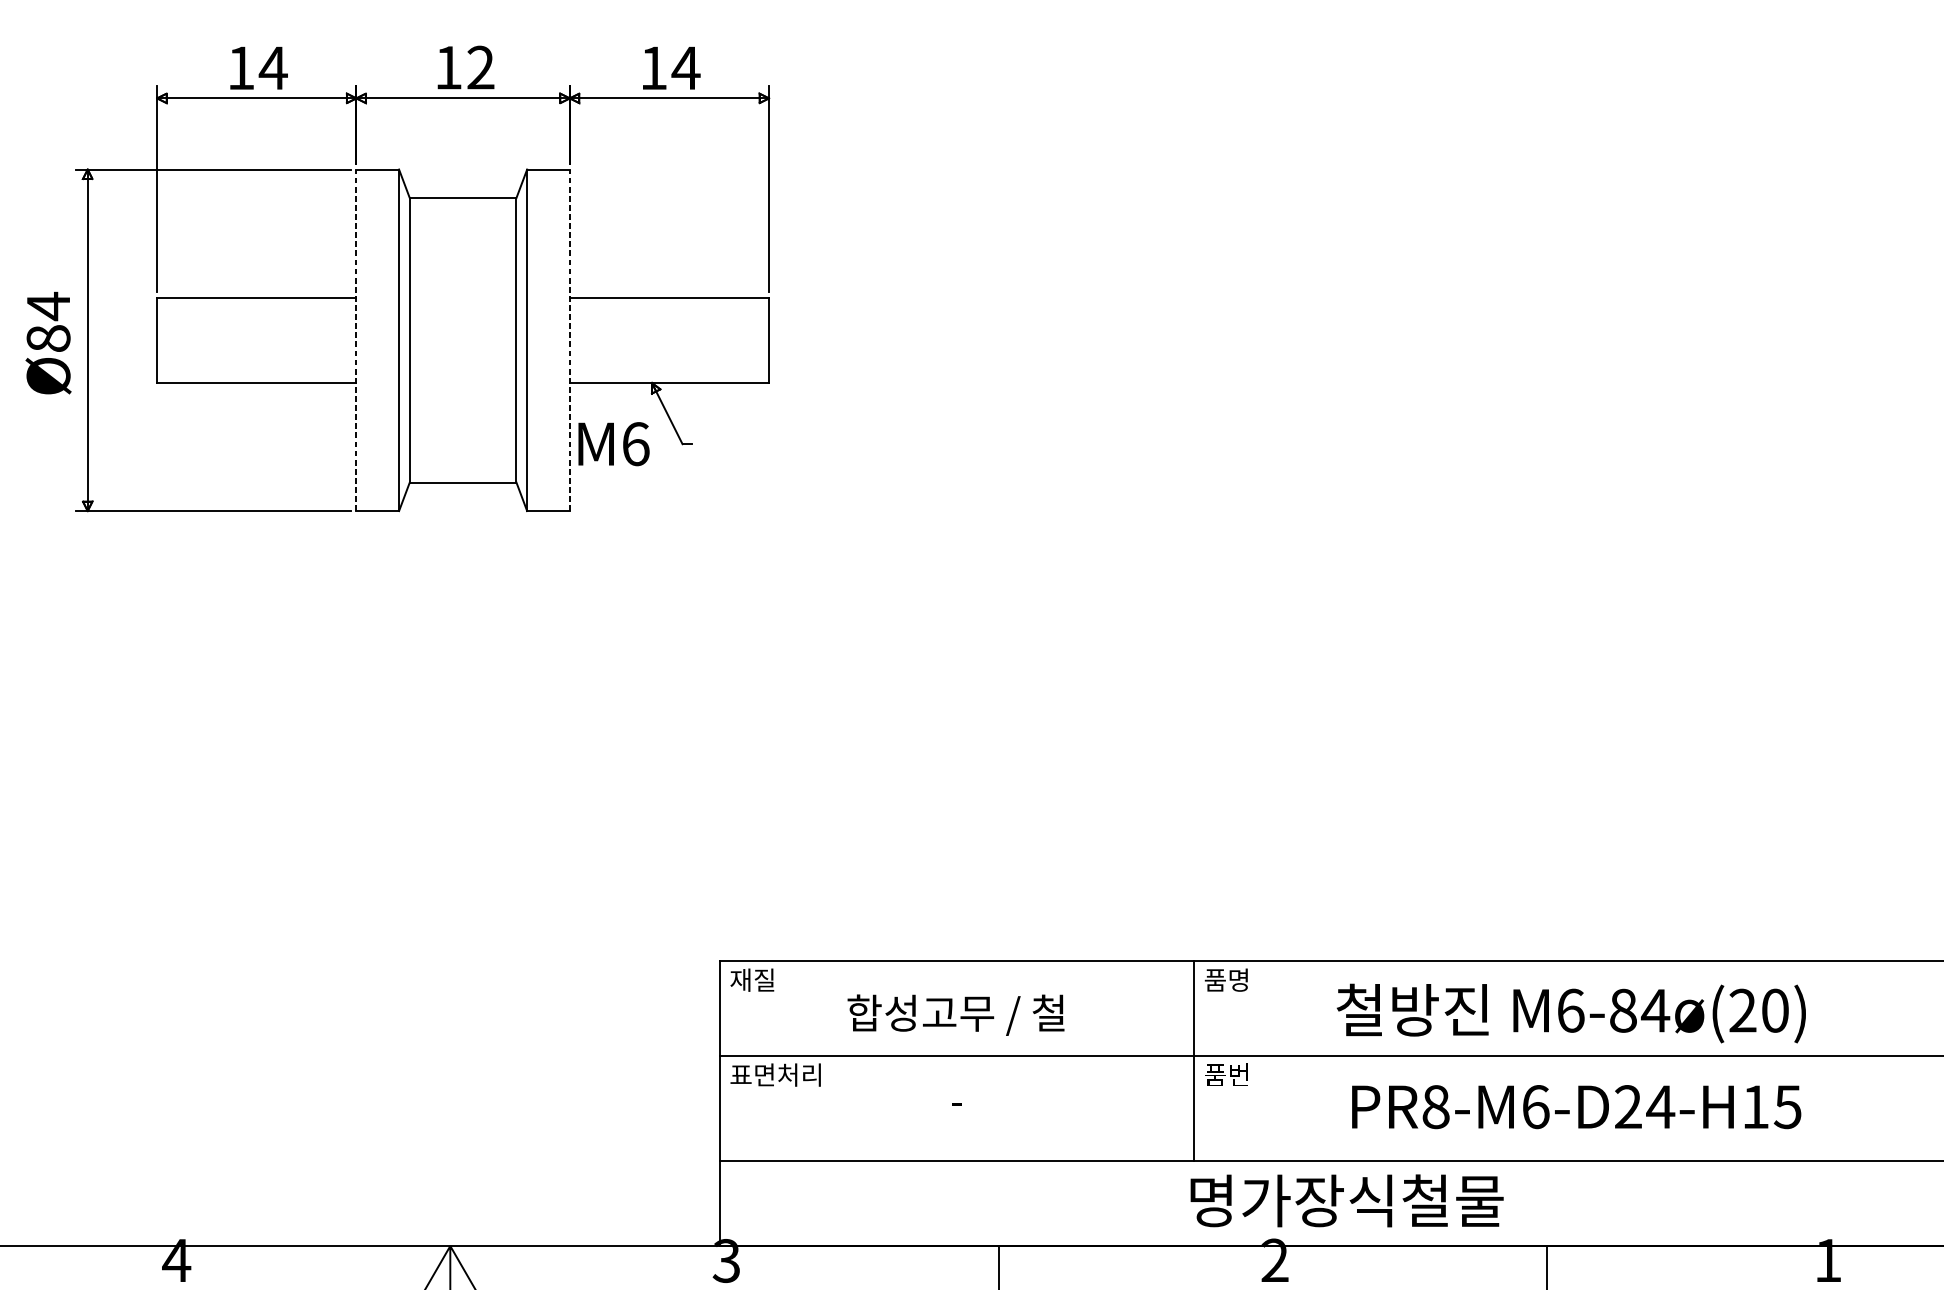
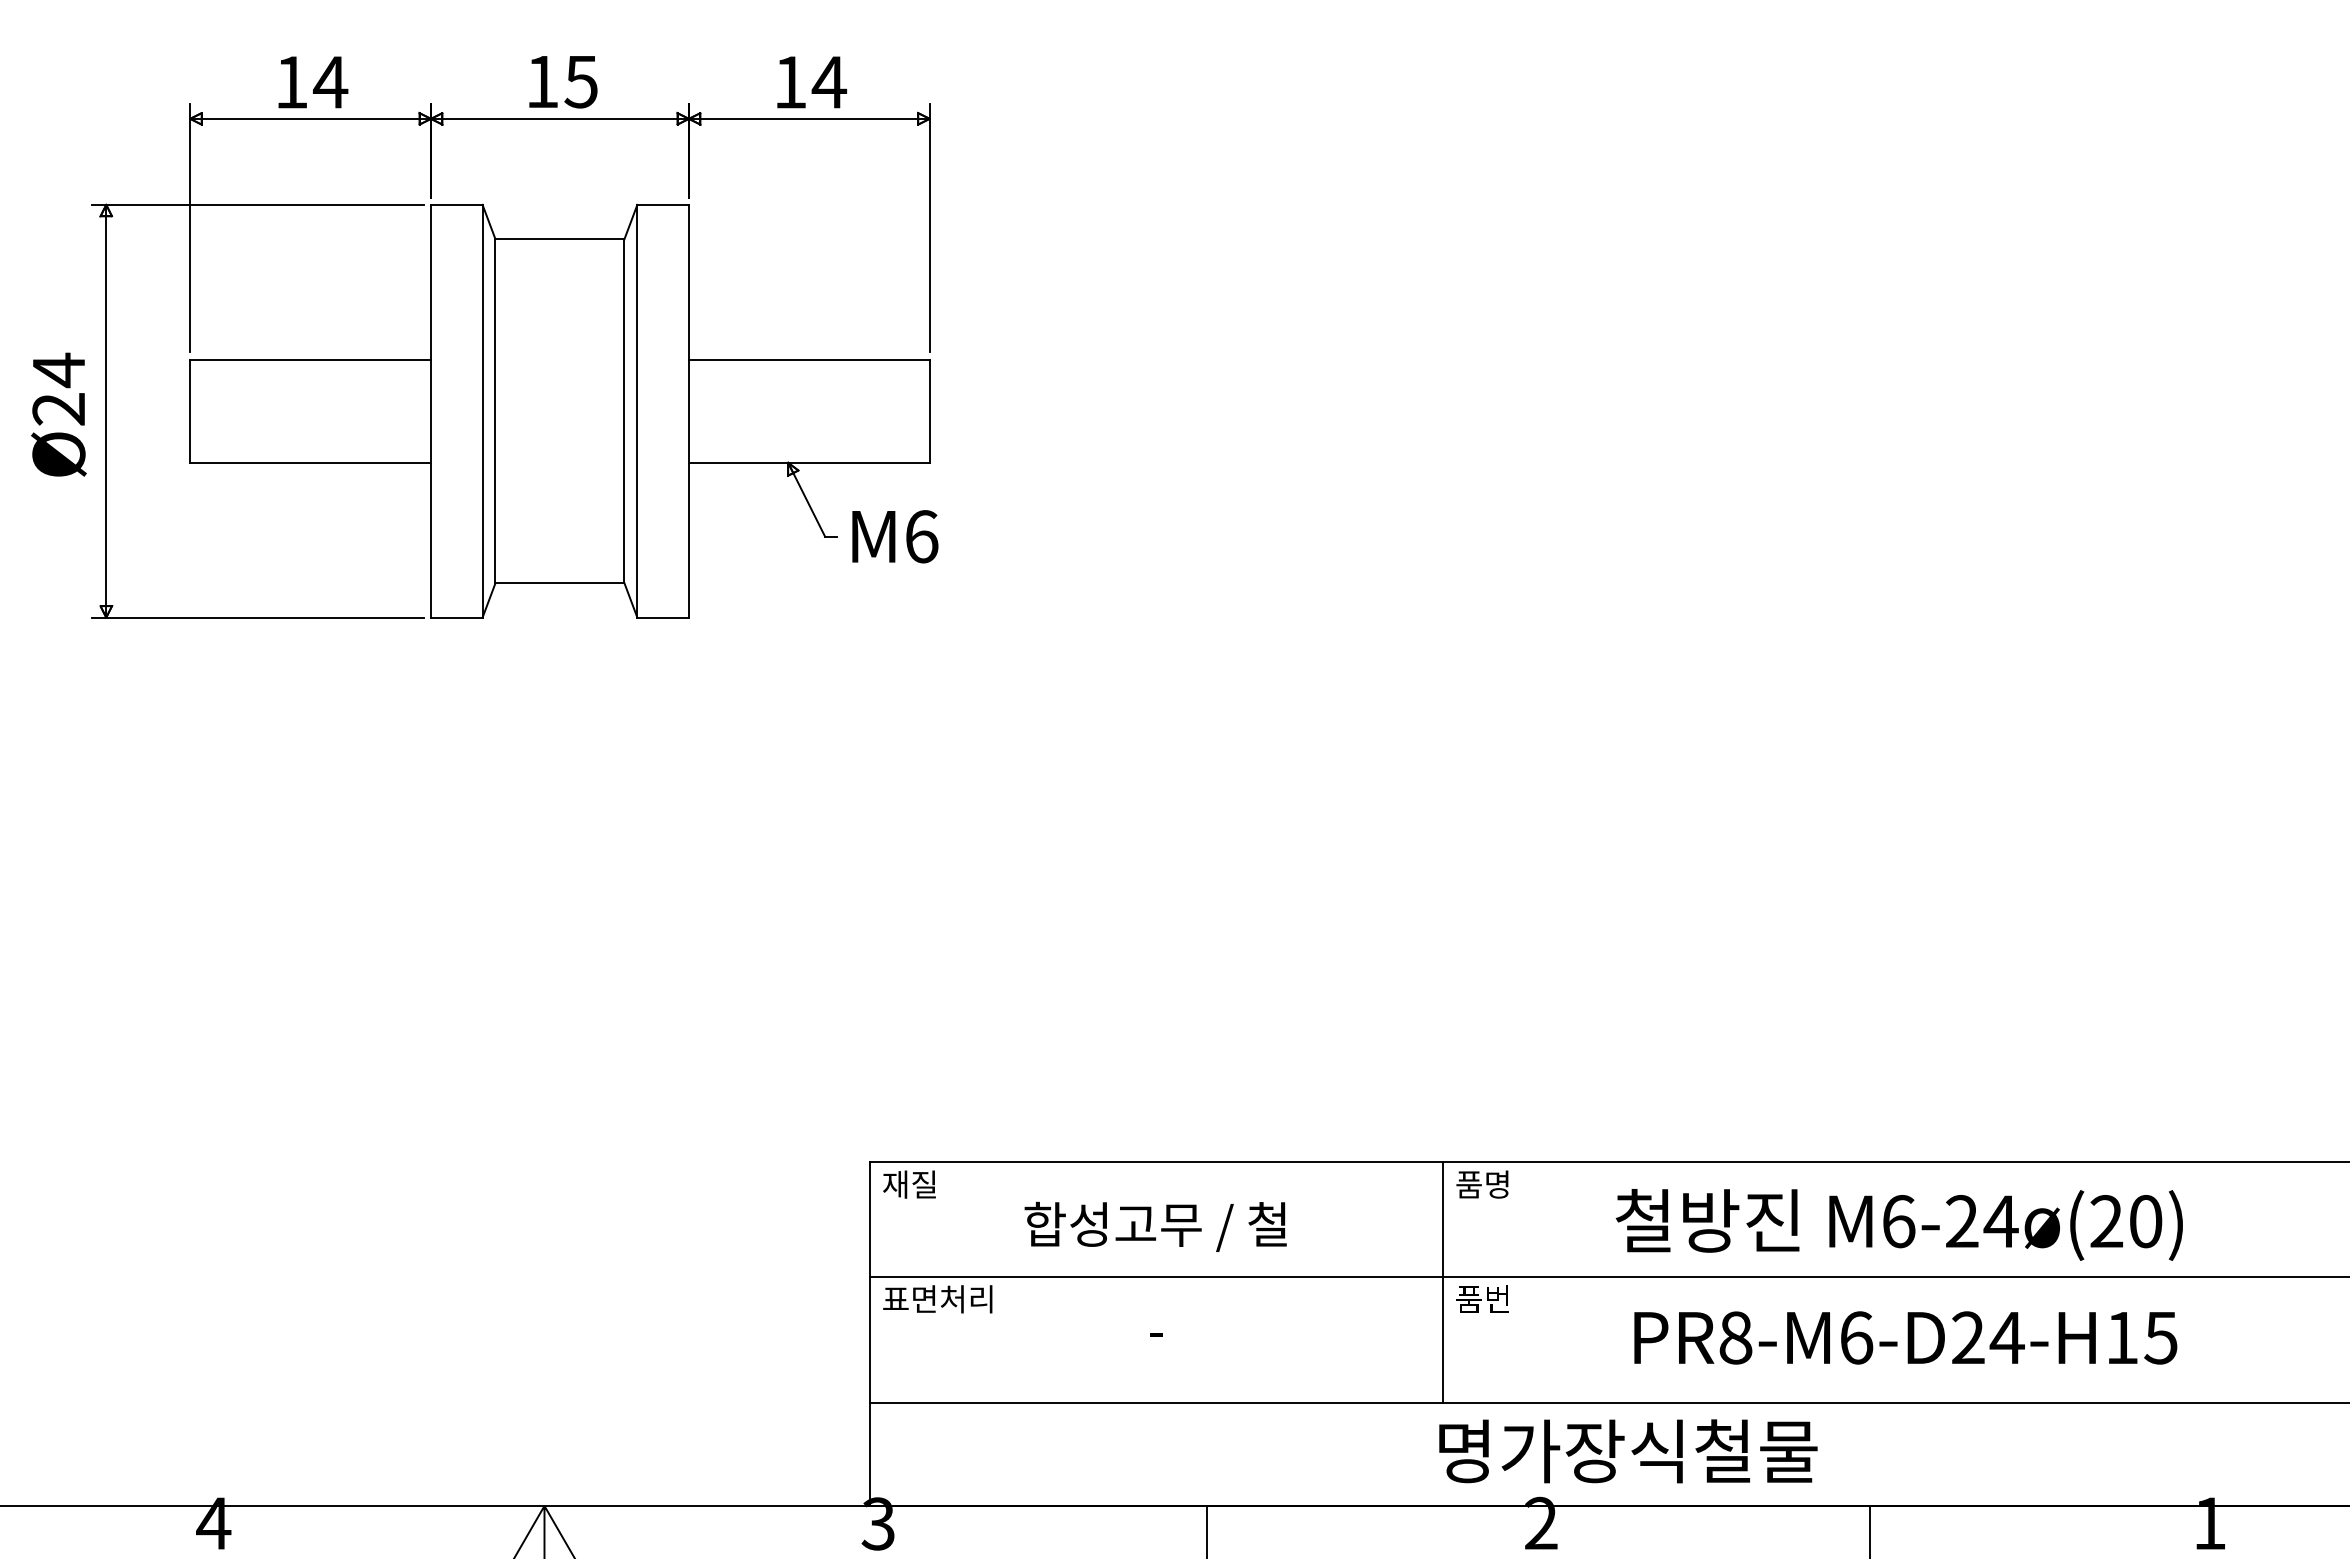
text: (480, 67) -> (580, 81), 12 -> 15
text: (48, 338) -> (58, 408), Ø84 -> Ø24
line: (356, 339) -> (430, 410), dashed -> solid
line: (569, 339) -> (688, 410), dashed -> solid
text: (614, 443) -> (895, 536), moved
text: (1623, 1010) -> (1962, 1221), M6-84ø(20) -> M6-24ø(20)

